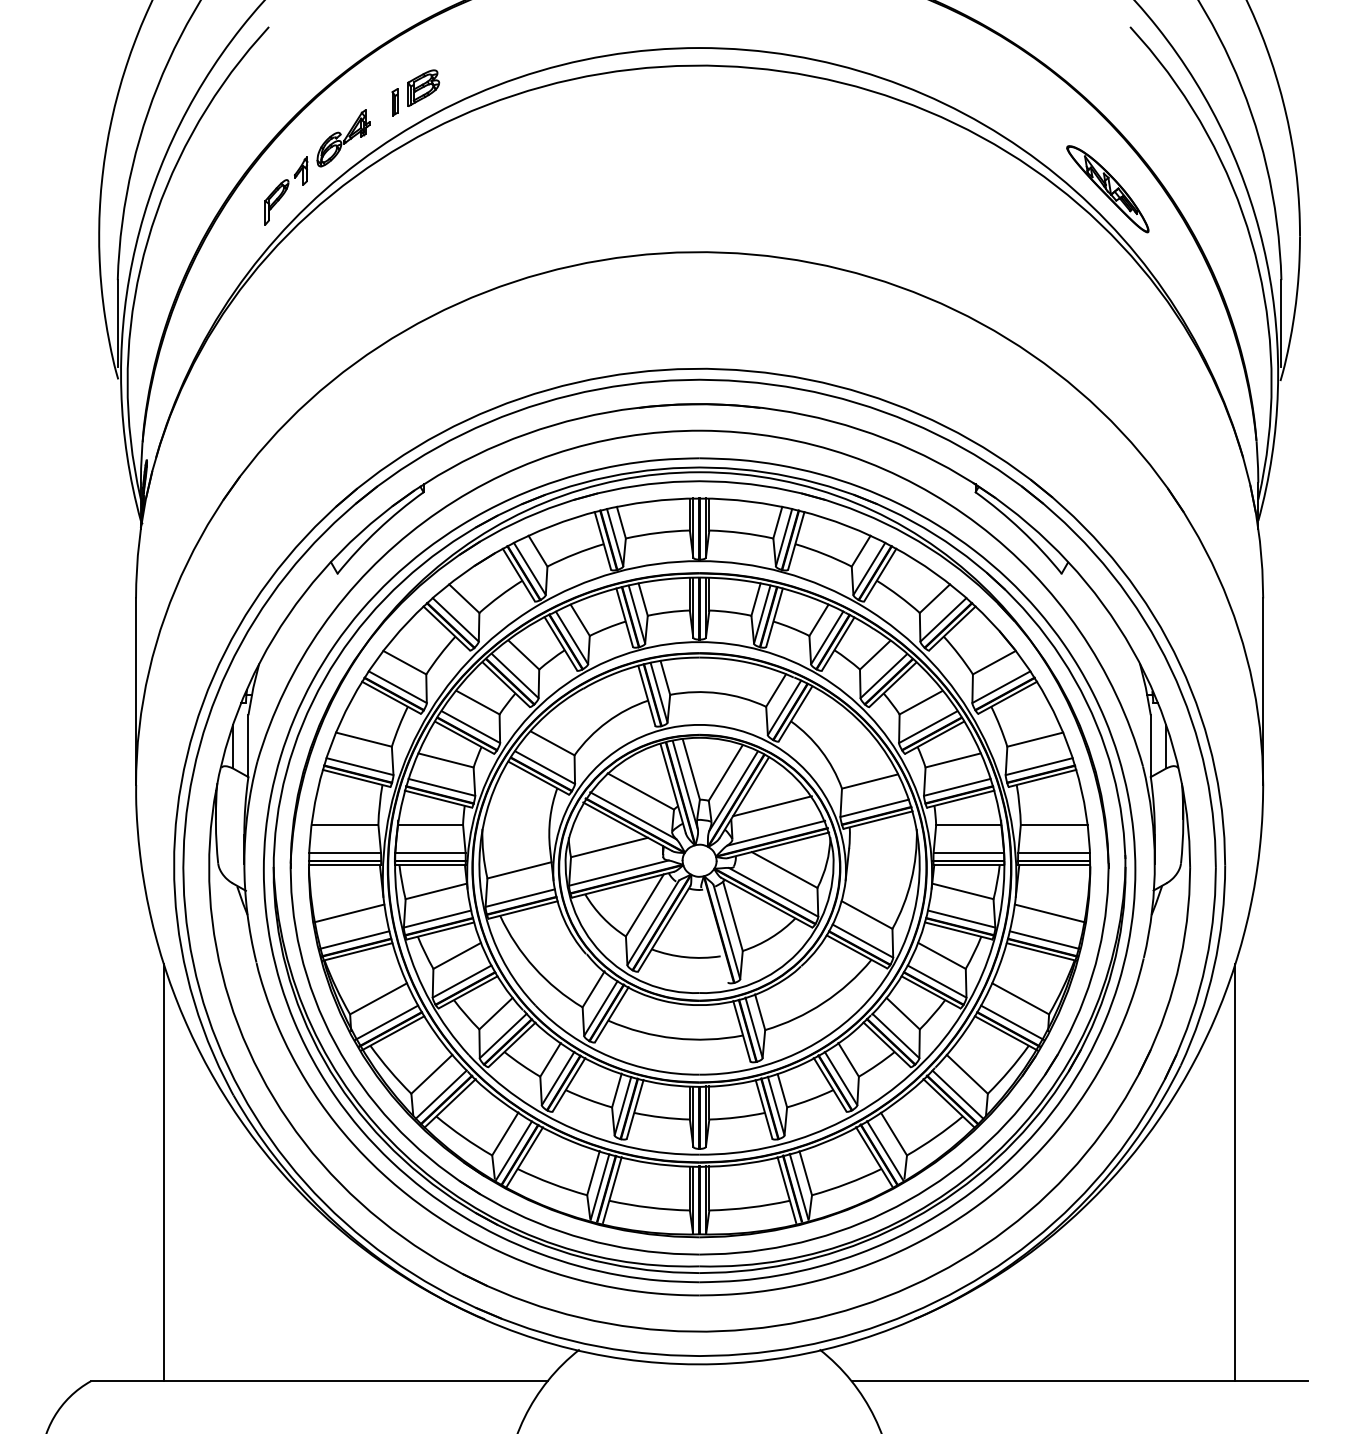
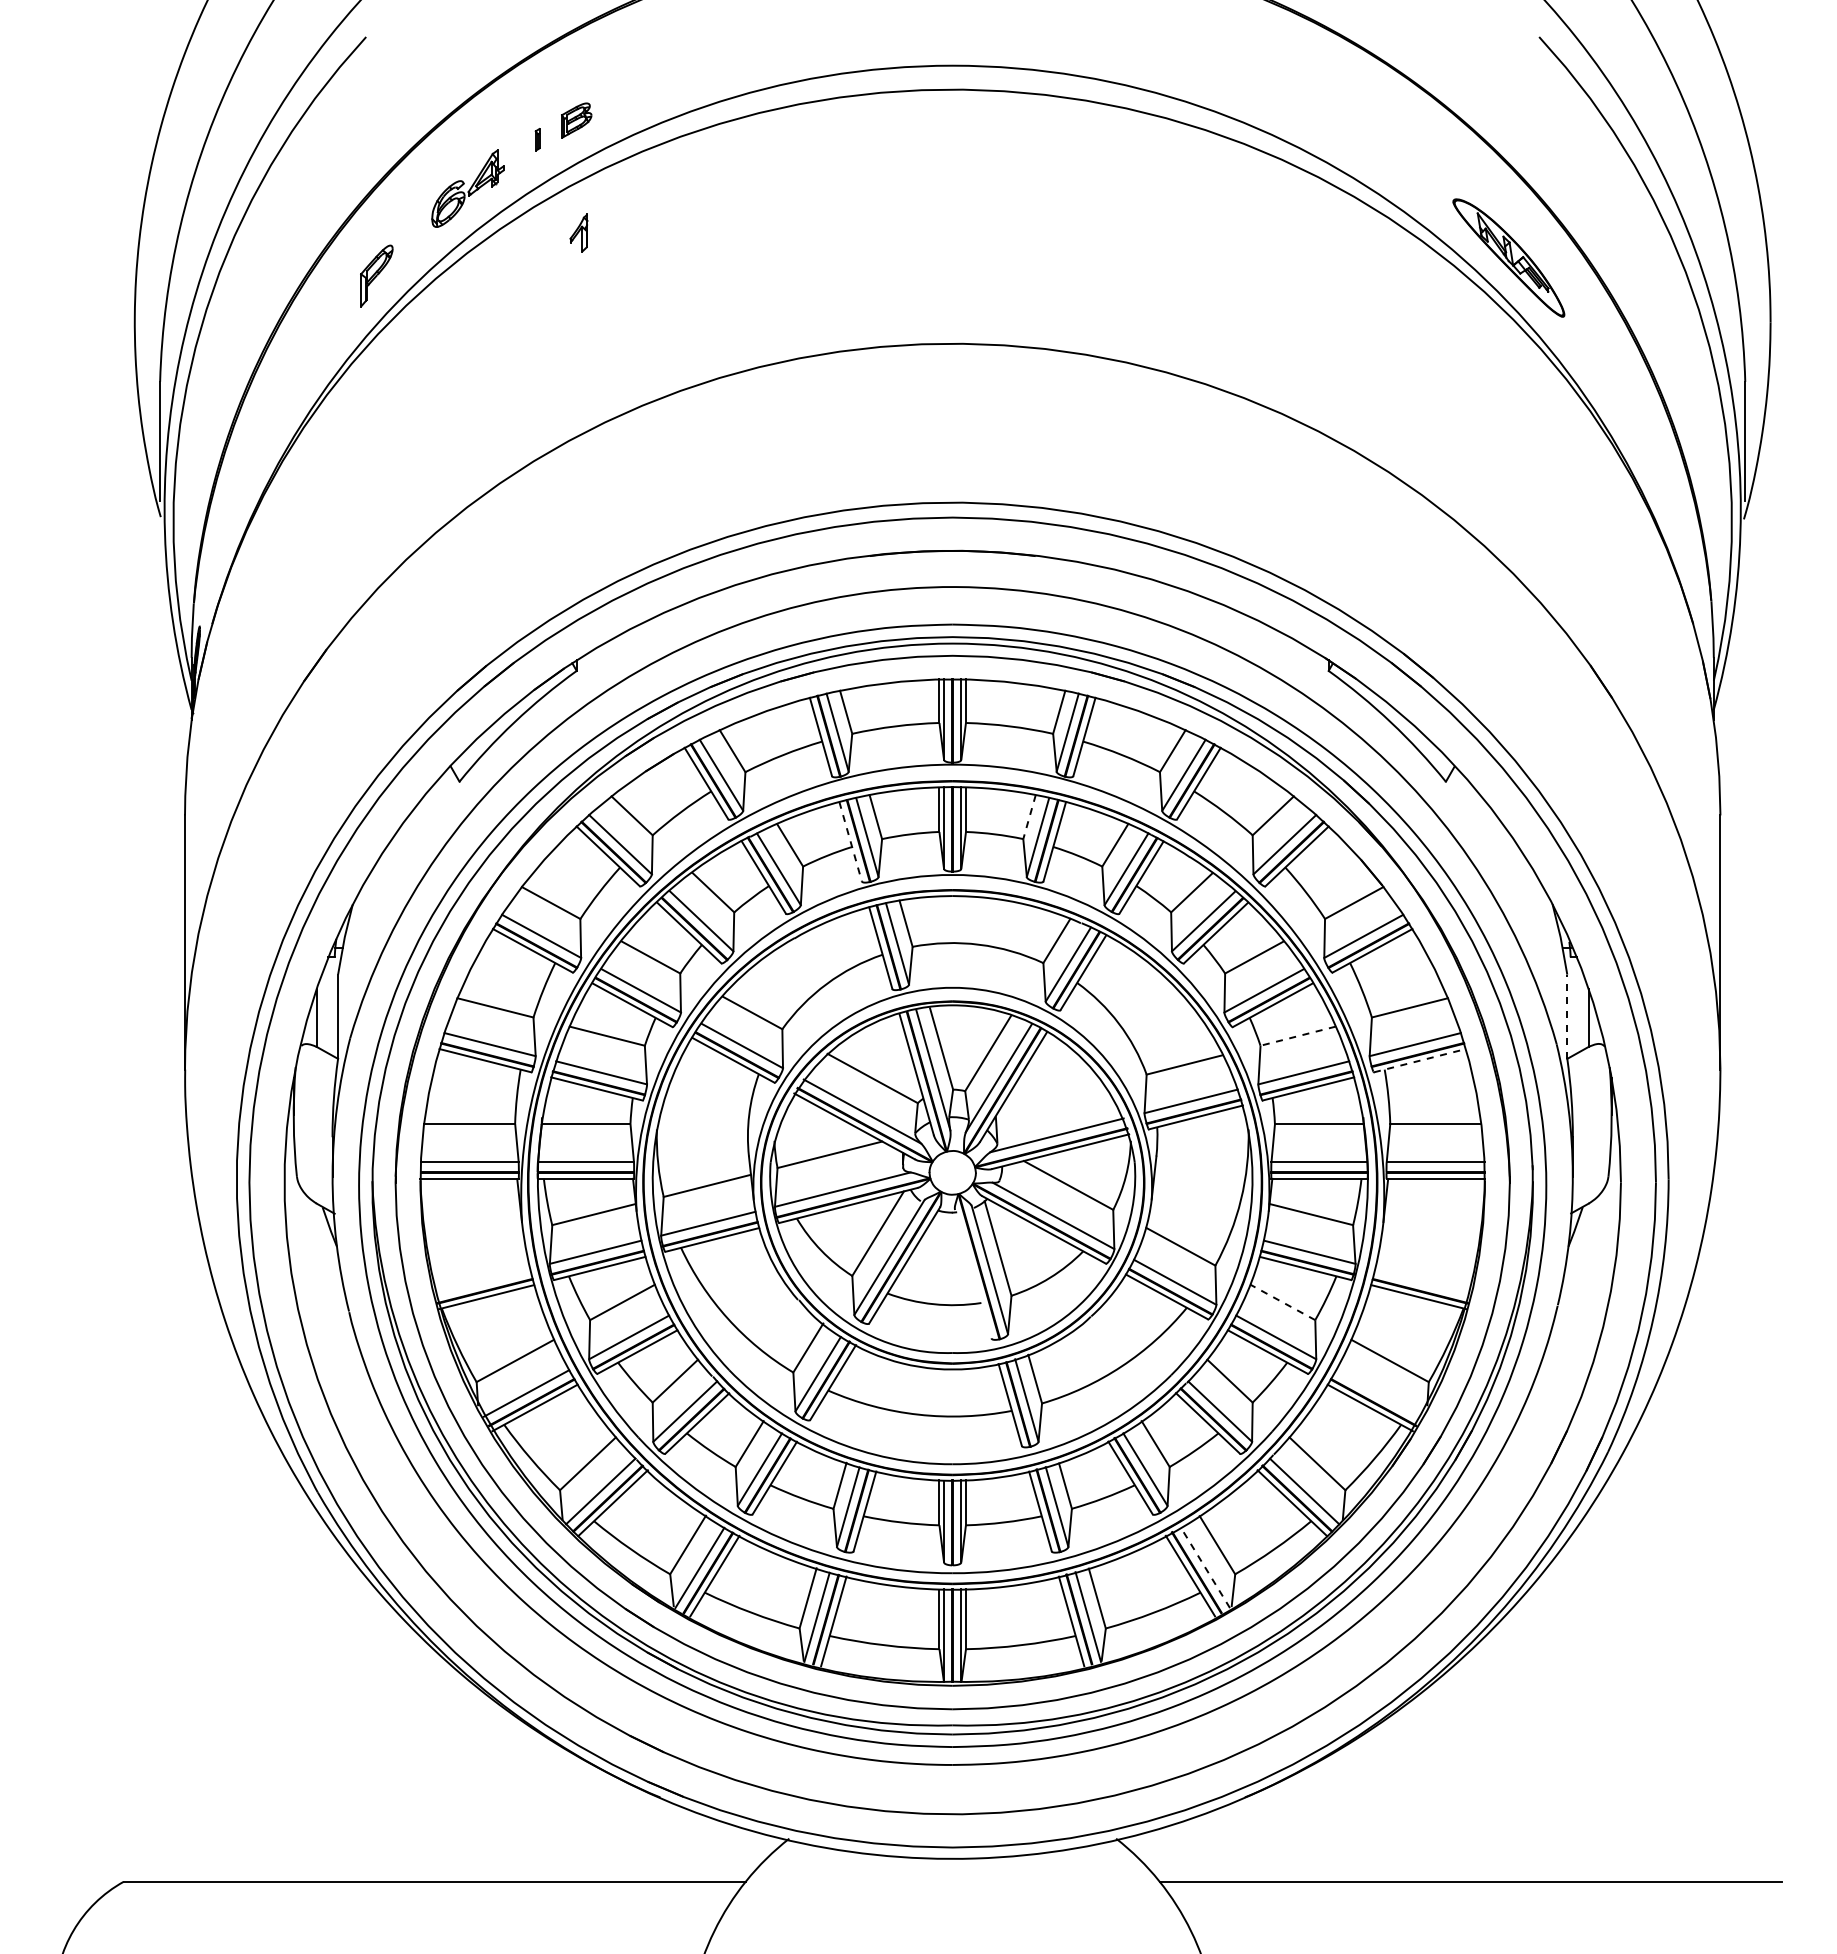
part: (423, 88) -> (576, 120), size x0.7
part: (394, 102) -> (537, 139), size x0.6
part: (300, 170) -> (578, 232), moved
line: (755, 599) -> (1029, 817), solid -> dashed
line: (624, 618) -> (850, 842), solid -> dashed
line: (1150, 745) -> (1567, 1016), solid -> dashed
line: (953, 760) -> (1298, 1036), solid -> dashed
line: (1043, 778) -> (1420, 1060), solid -> dashed
line: (772, 806) -> (1051, 1098), removed
line: (348, 913) -> (474, 1244), removed
line: (1050, 913) -> (1430, 1244), removed
line: (353, 939) -> (481, 1280), removed
line: (1045, 939) -> (1423, 1280), removed
line: (941, 955) -> (1282, 1302), solid -> dashed
line: (1012, 1022) -> (1378, 1393), removed
line: (885, 1150) -> (1205, 1567), solid -> dashed
line: (164, 1172) -> (223, 1597), removed
line: (1235, 1172) -> (1682, 1597), removed

